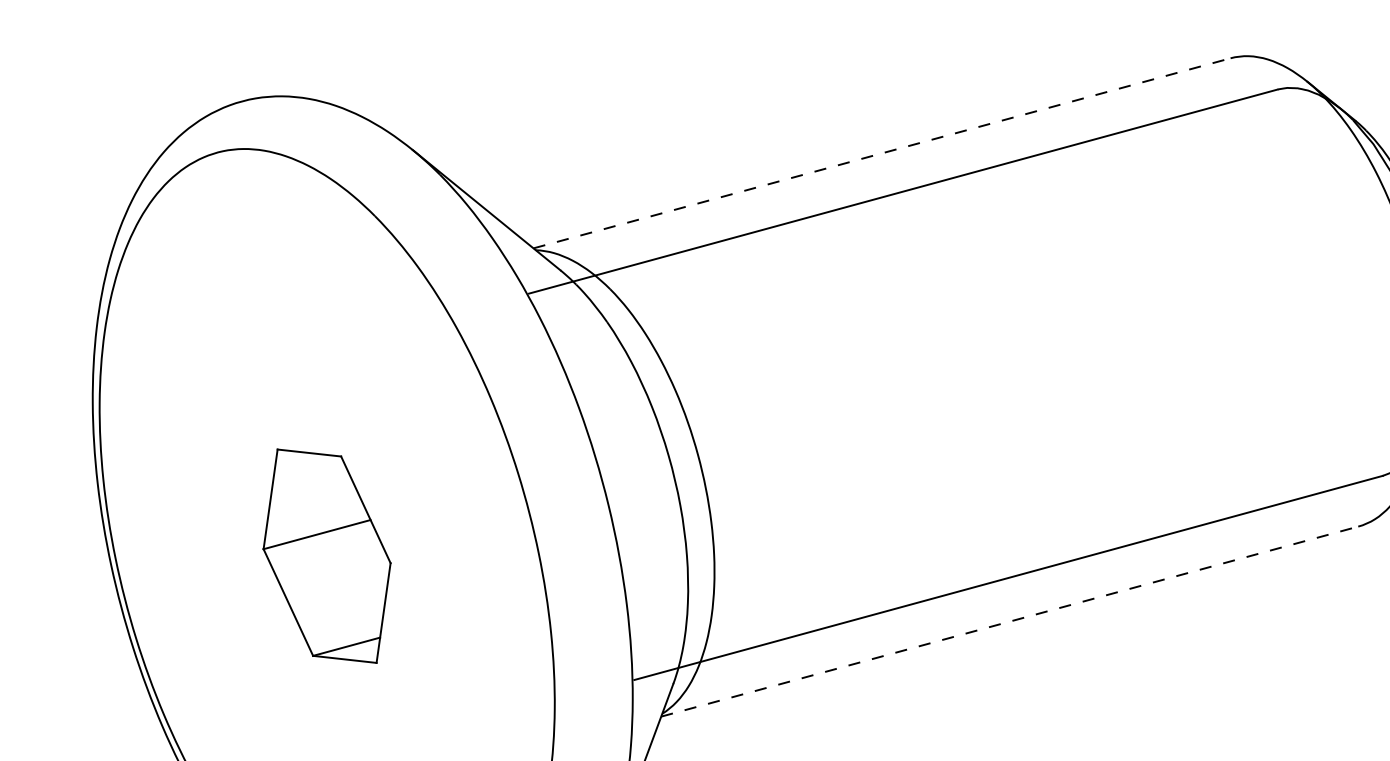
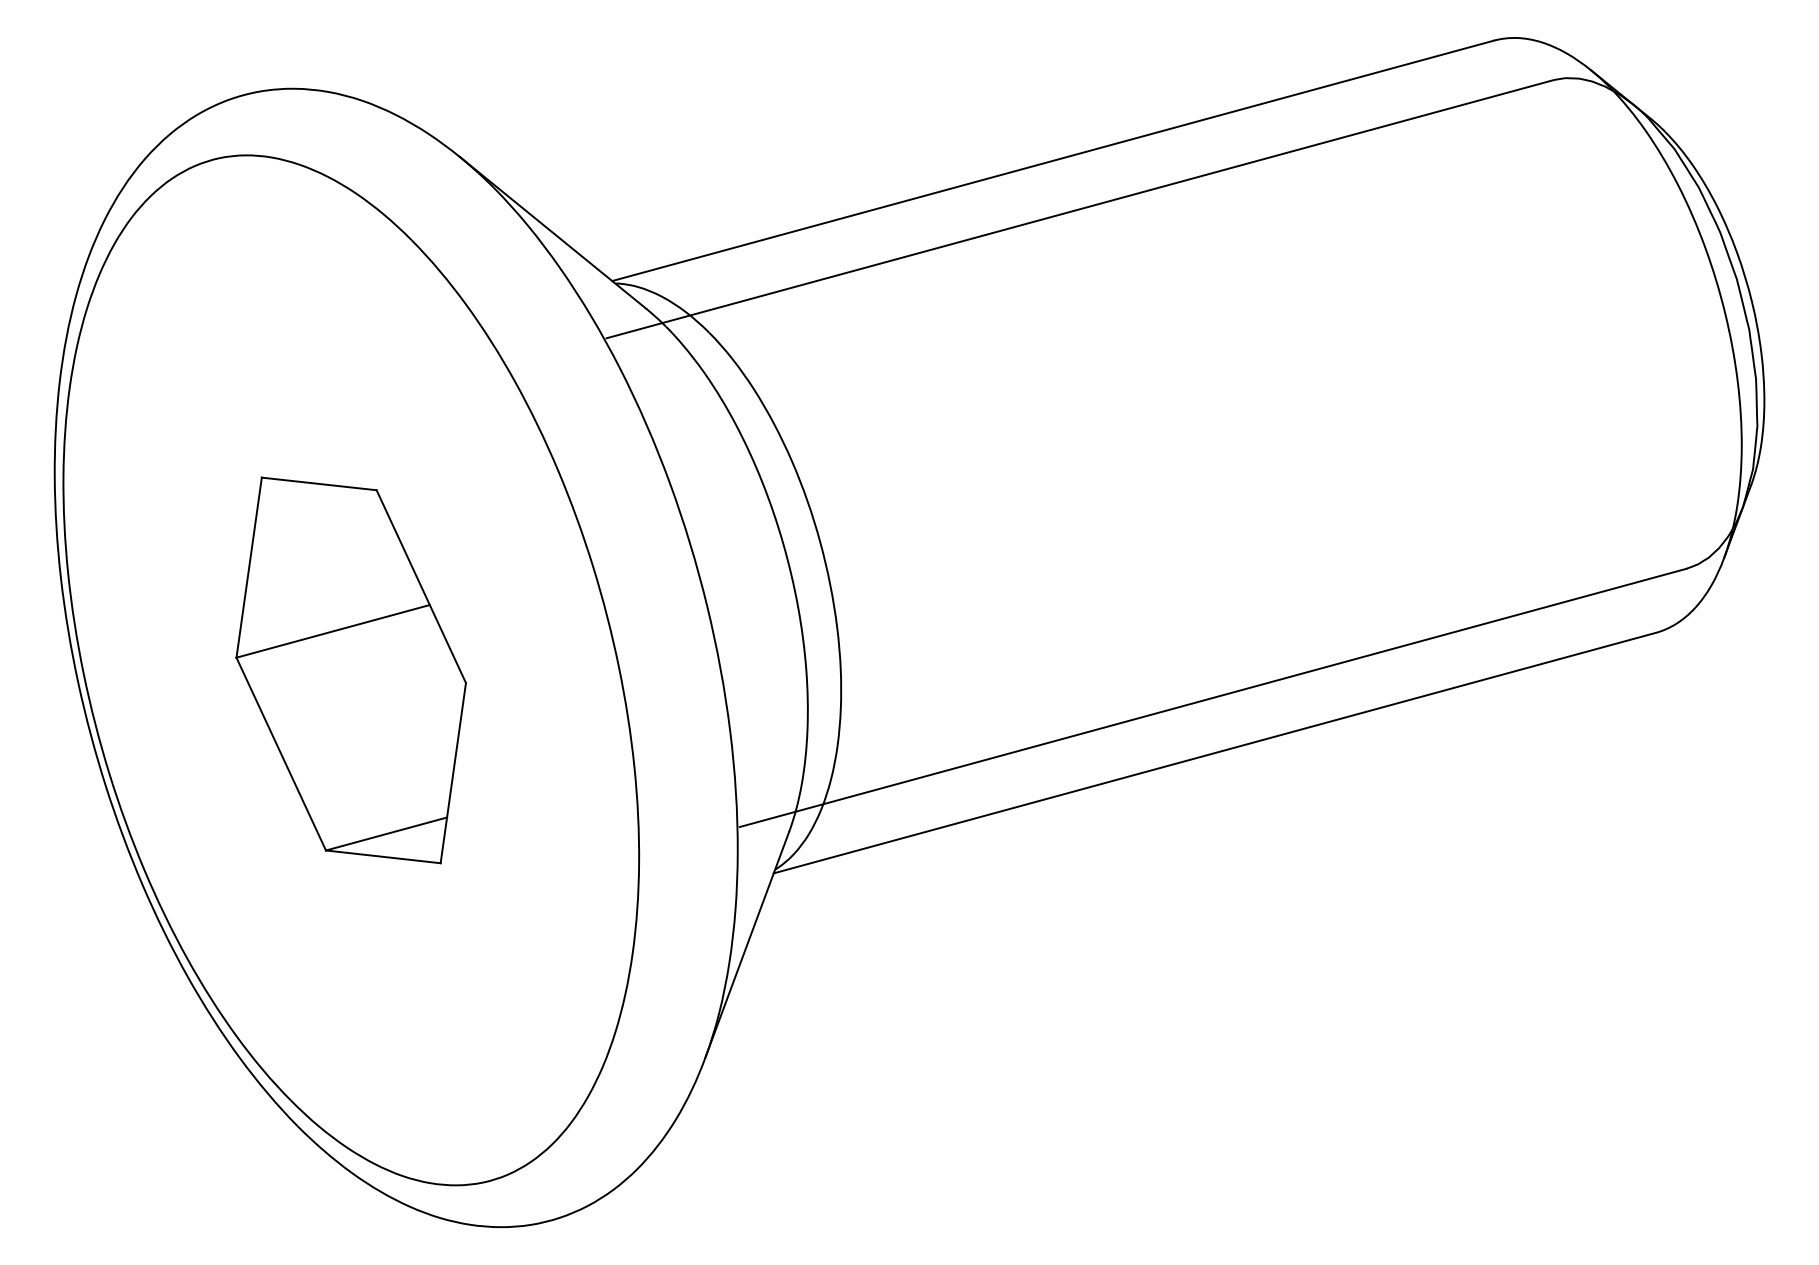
line: (882, 153) -> (1053, 160), dashed -> solid
part: (326, 556) -> (350, 670), size x1.43
line: (1009, 621) -> (1214, 753), dashed -> solid

